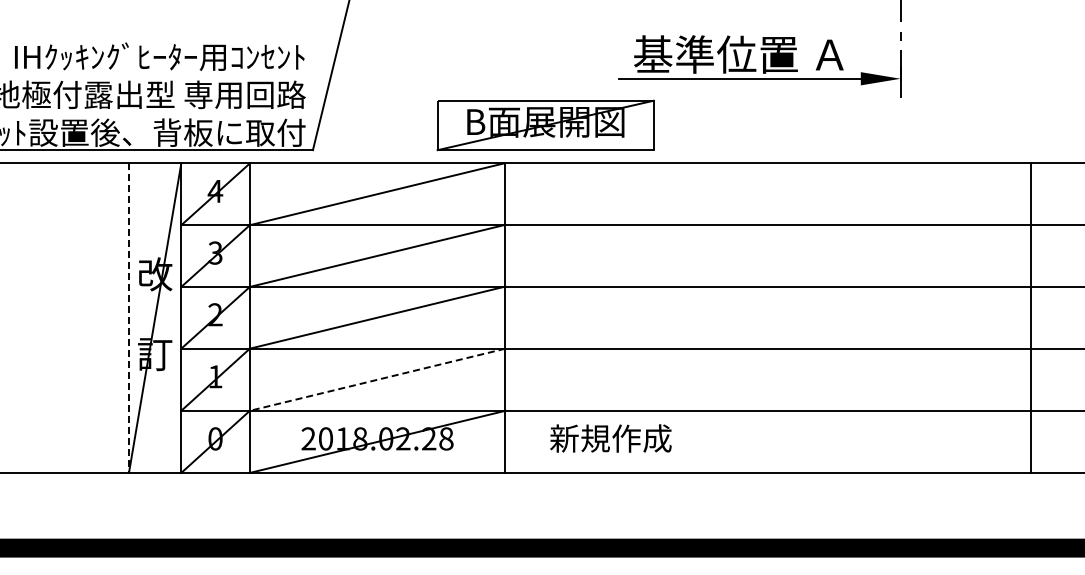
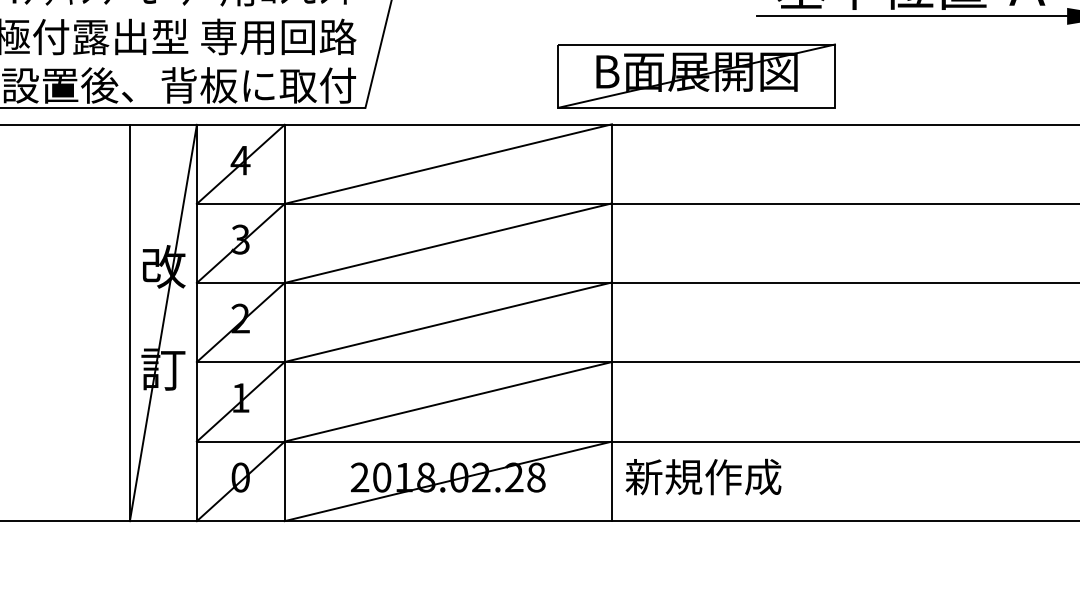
part: (545, 125) -> (696, 76), moved
line: (128, 318) -> (129, 323), dashed -> solid
line: (377, 379) -> (448, 401), dashed -> solid
text: (610, 438) -> (702, 477), moved

